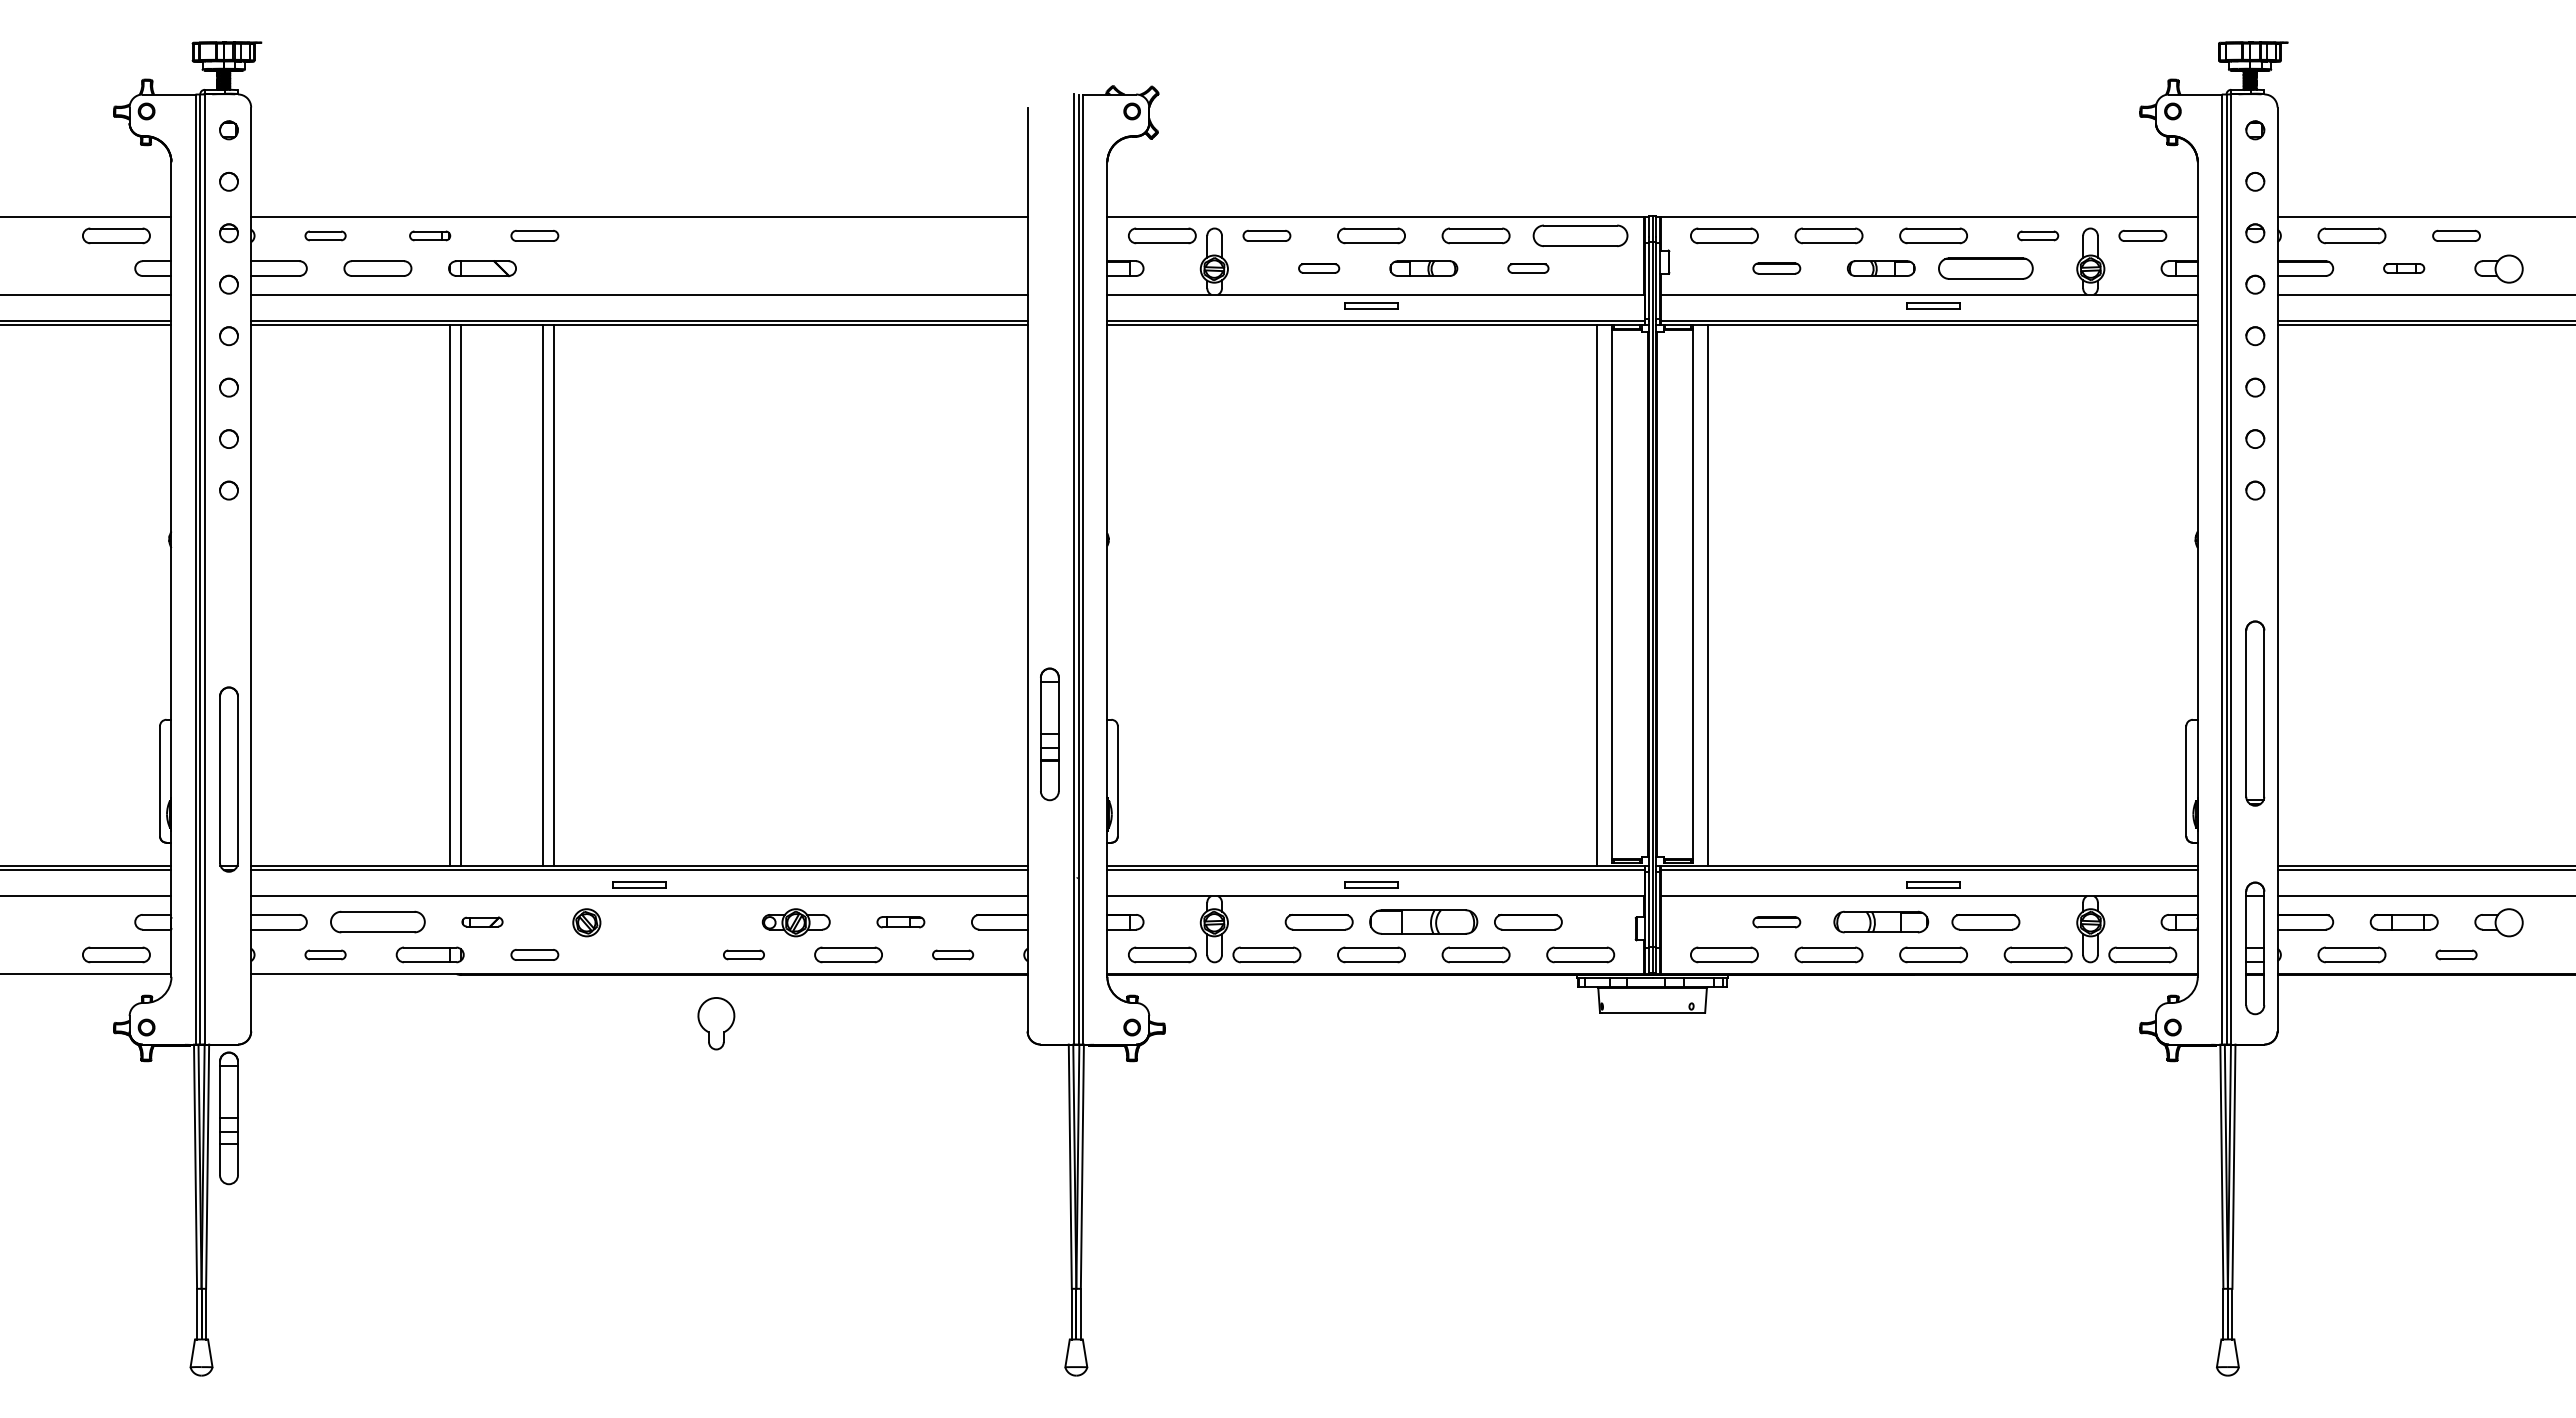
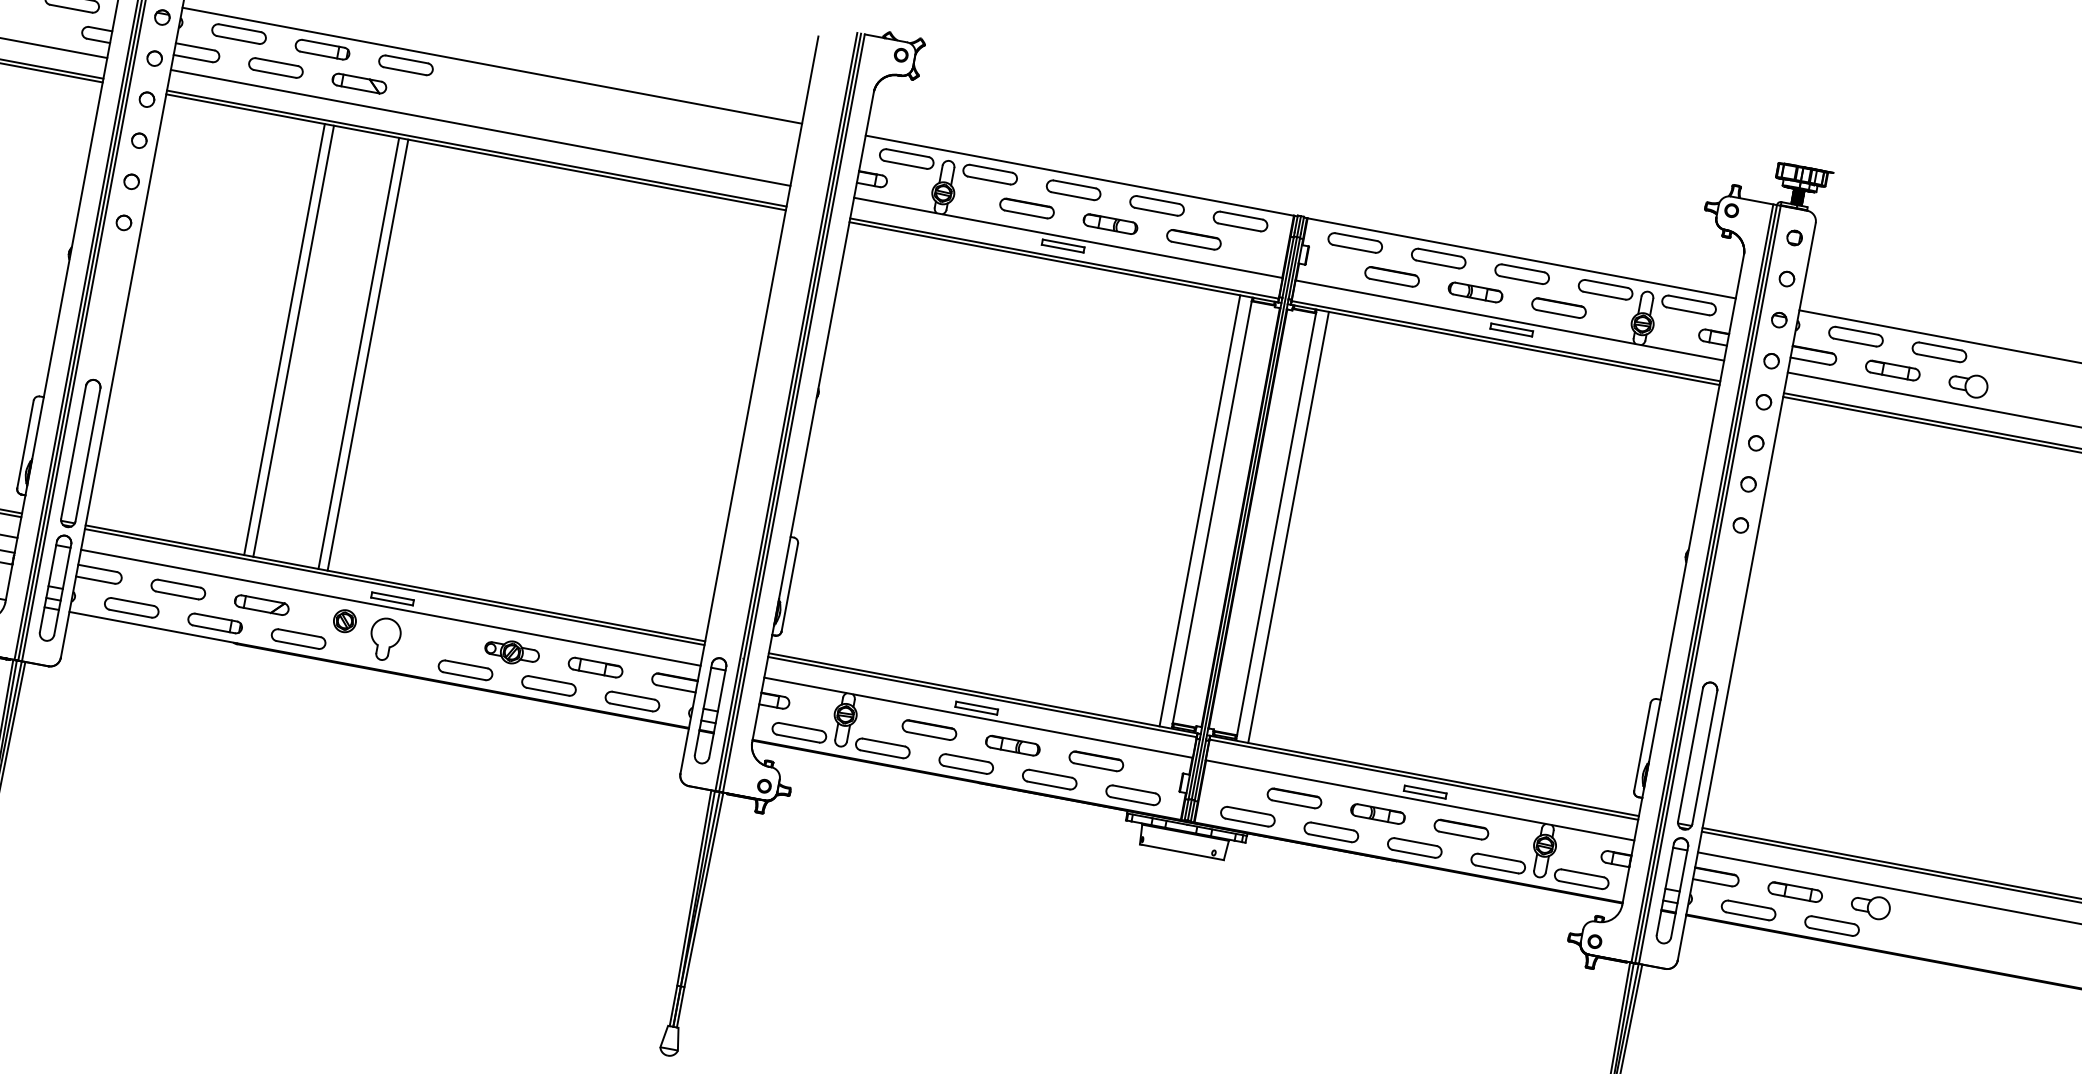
part: (325, 235) -> (239, 33), size x1.67
part: (429, 235) -> (322, 49), size x1.67
part: (534, 235) -> (405, 64), size x1.43
part: (1266, 235) -> (989, 174), size x1.43
part: (1580, 235) -> (1240, 221), size x0.71
part: (2037, 235) -> (1605, 289), size x1.67
part: (2142, 235) -> (1688, 305), size x1.43
part: (2456, 235) -> (1939, 351), size x1.43
part: (1318, 268) -> (1026, 208), size x1.67
part: (1528, 268) -> (1194, 239), size x1.67
part: (1776, 268) -> (1391, 276), size x1.43
part: (1985, 268) -> (1558, 307), size x0.71
part: (2403, 268) -> (1892, 370), size x1.67
part: (2255, 713) -> (1697, 756), moved
part: (1049, 734) -> (710, 710), moved
part: (482, 921) -> (261, 604), size x1.67
part: (377, 922) -> (177, 589), size x0.71
part: (900, 922) -> (595, 667), size x1.43
part: (1423, 922) -> (1012, 745), size x0.62
part: (1776, 922) -> (1294, 798), size x1.43
part: (1881, 922) -> (1378, 814), size x0.71
part: (325, 954) -> (131, 607), size x1.67
part: (534, 954) -> (298, 638), size x1.43
part: (743, 954) -> (465, 669), size x1.67
part: (952, 954) -> (631, 701), size x1.67
part: (2456, 954) -> (1832, 925), size x1.67
part: (716, 1023) -> (385, 639), moved
part: (228, 1118) -> (55, 588), moved

